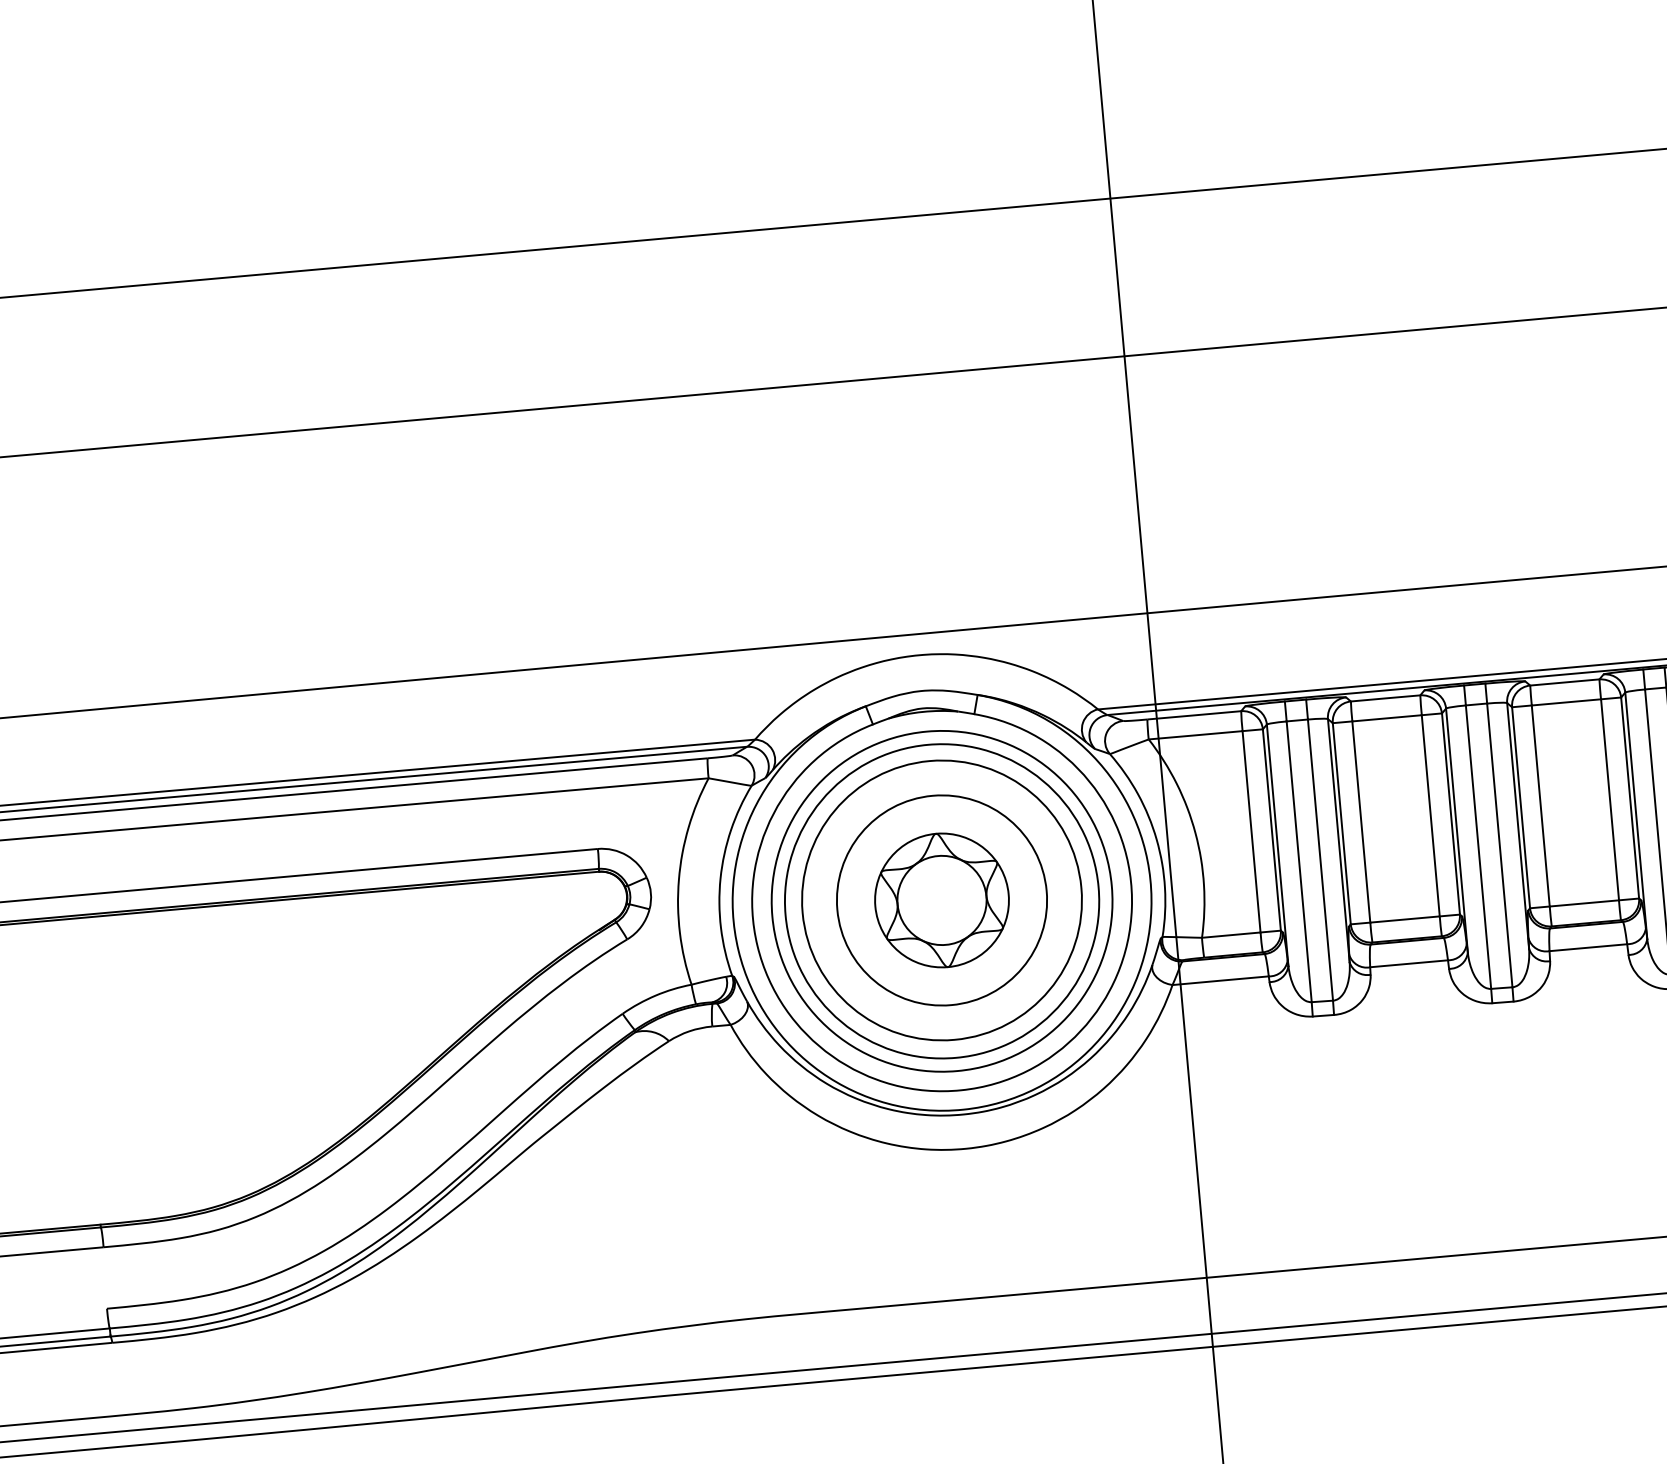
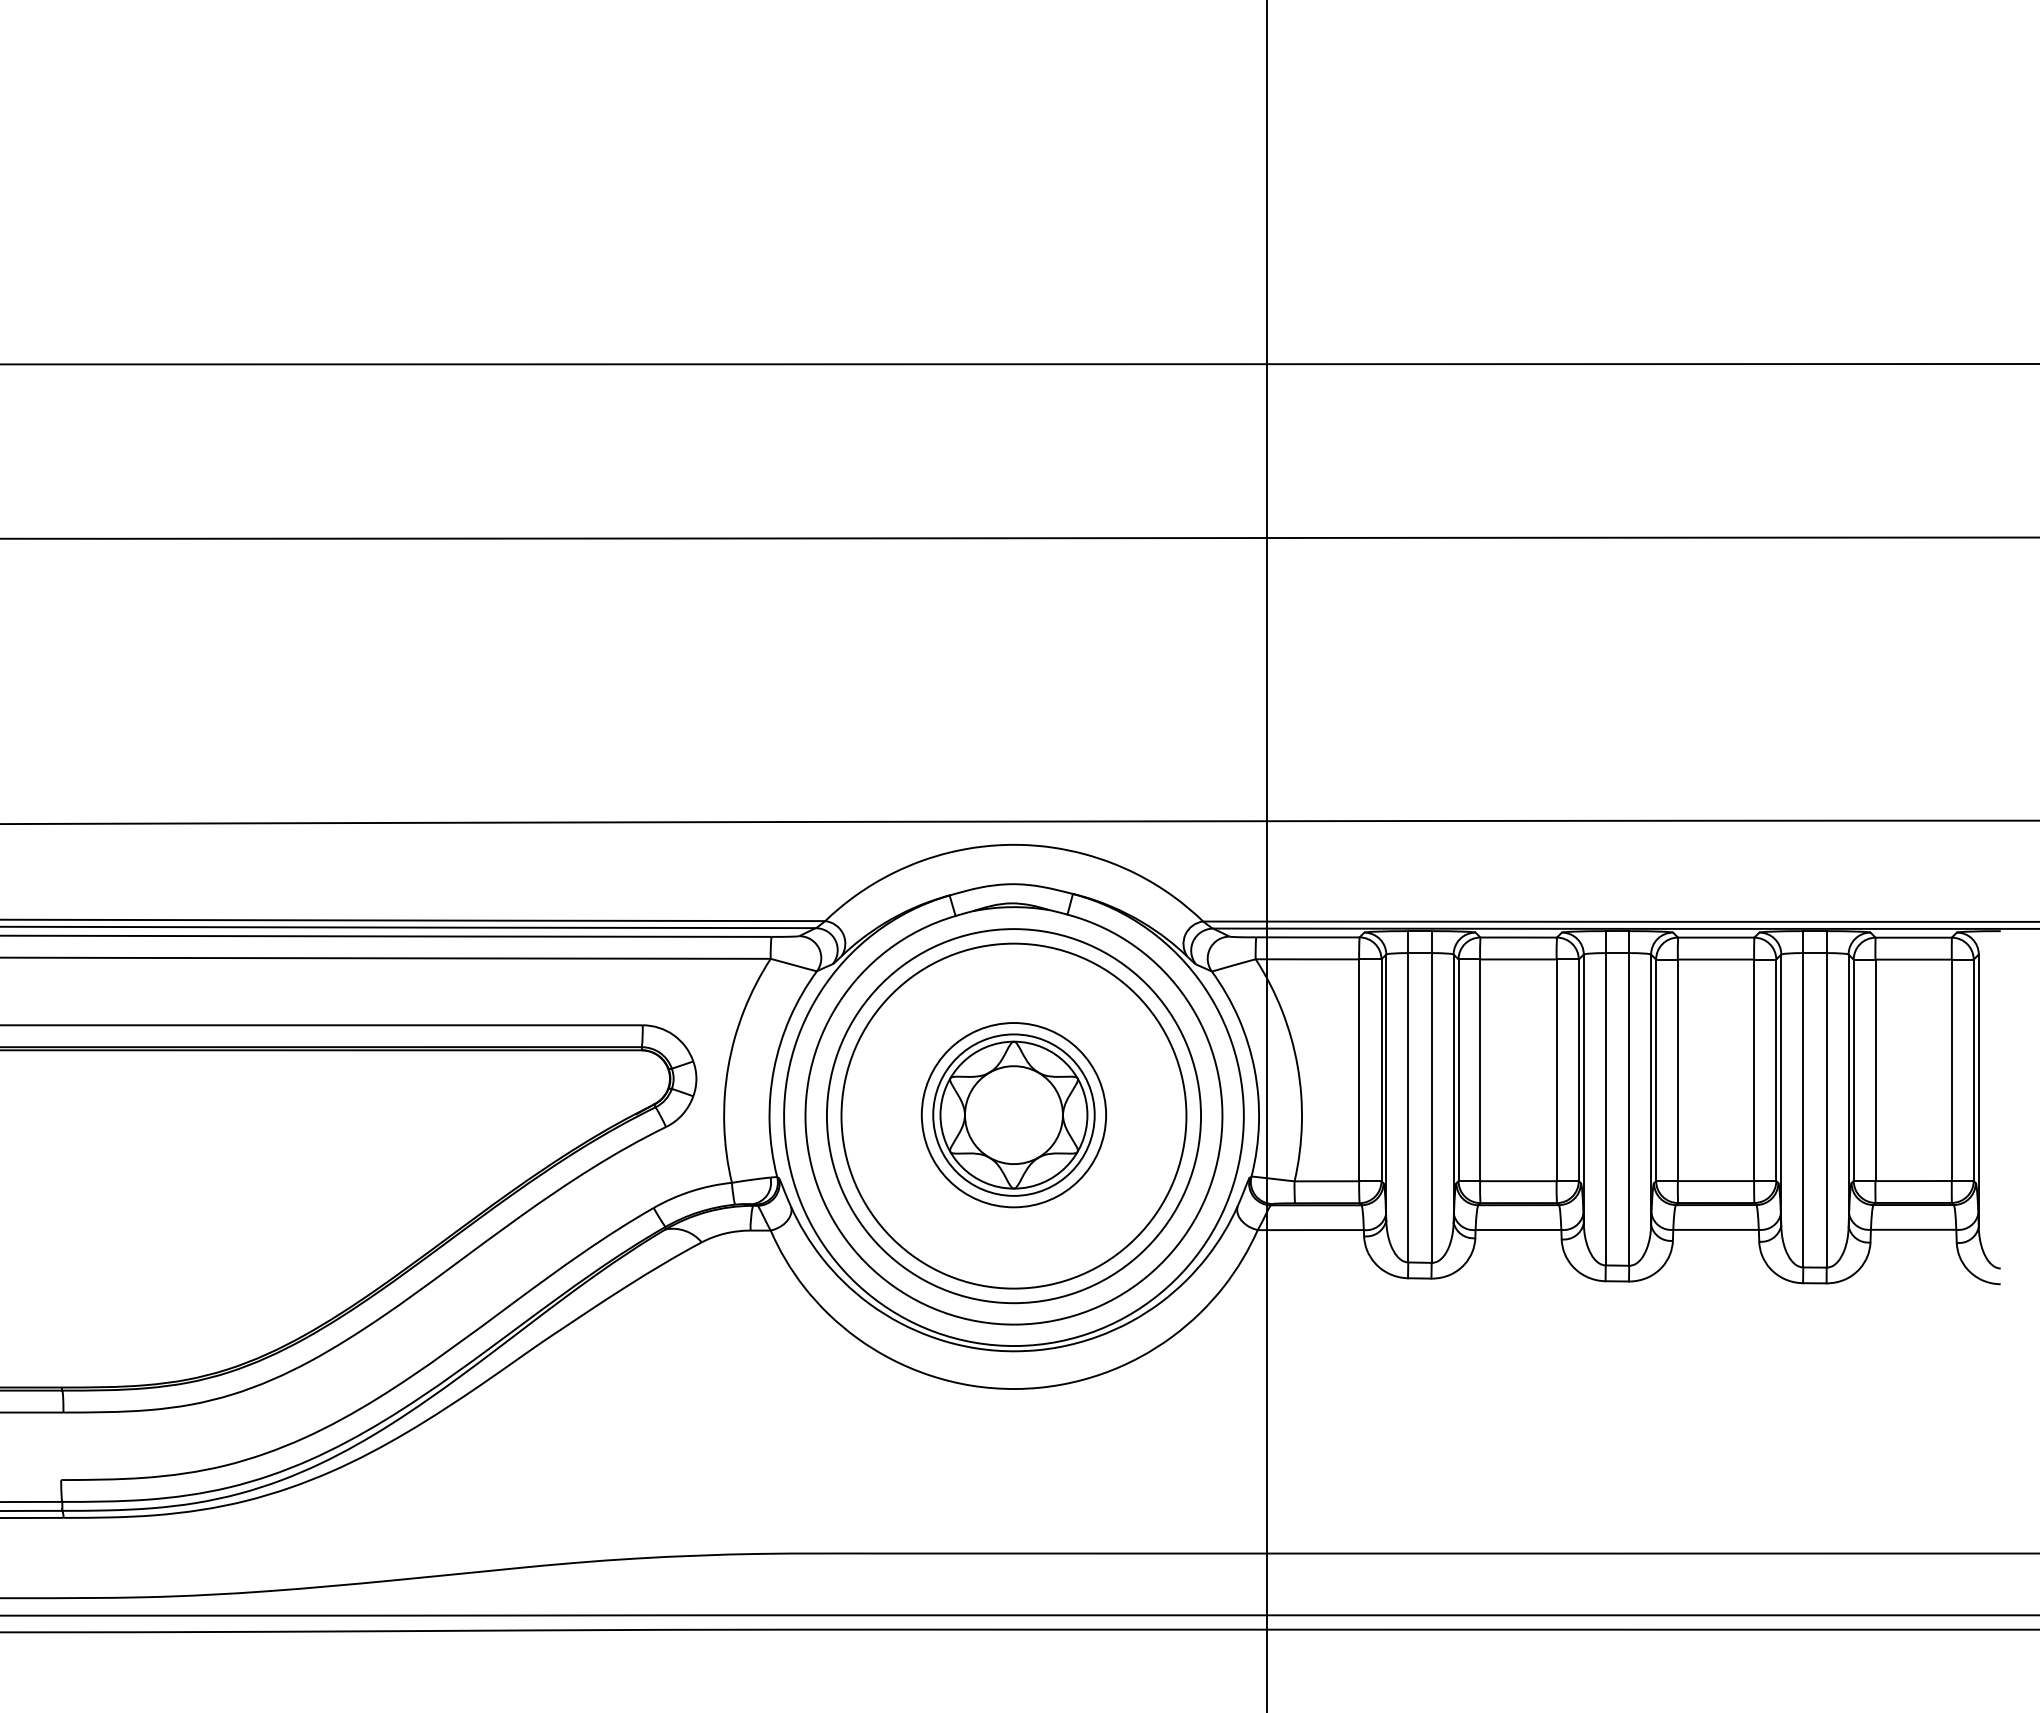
circle: (941, 899) -> (1013, 1114), size x0.6
circle: (941, 899) -> (1013, 1114), size x0.7

